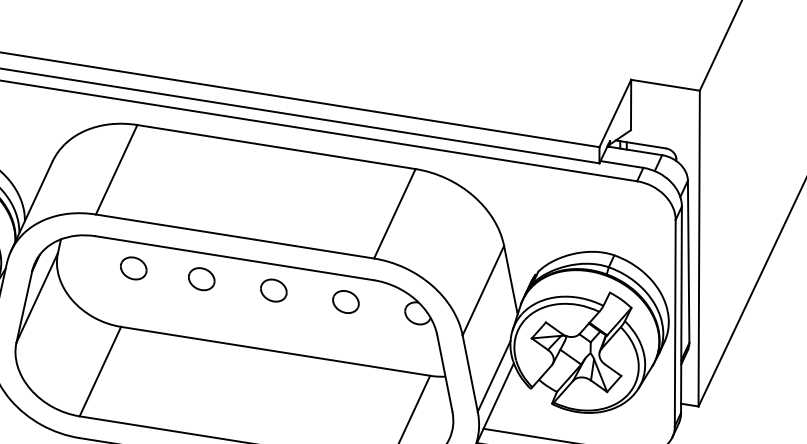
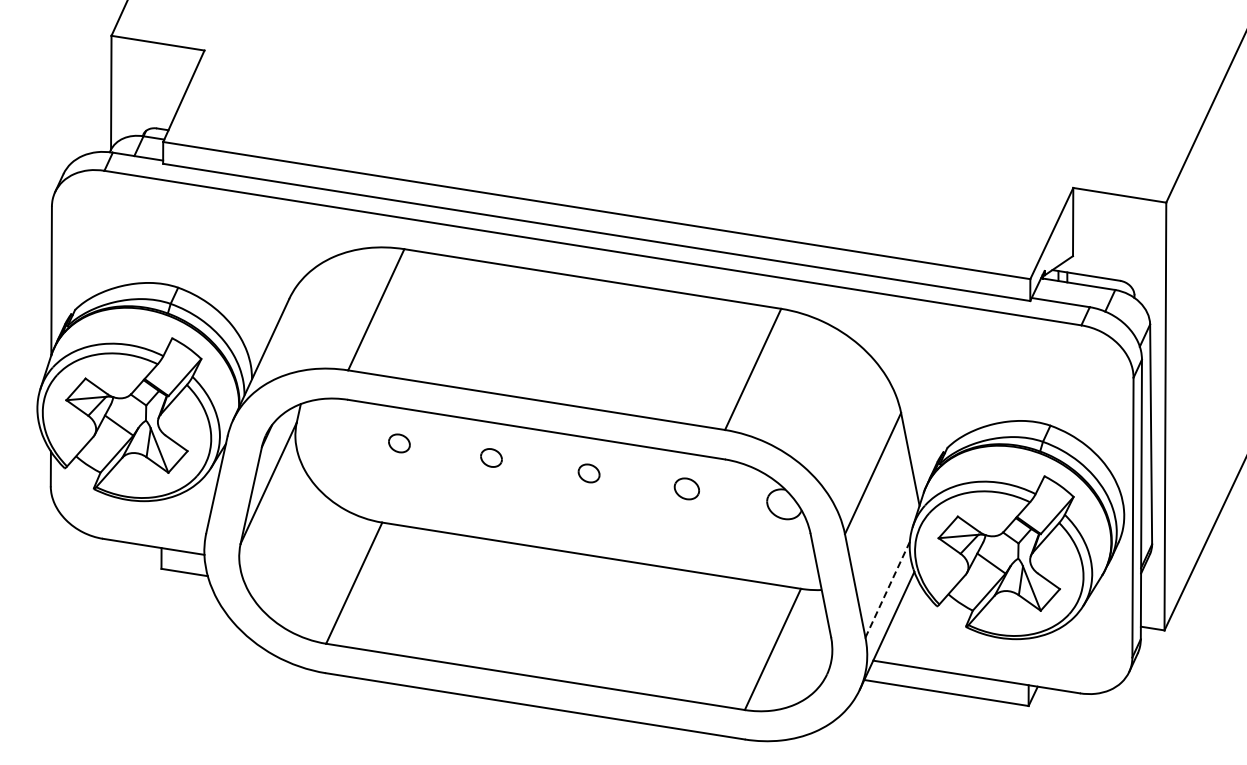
part: (133, 268) -> (399, 443), size x0.6
part: (201, 278) -> (491, 457), size x0.6
part: (273, 290) -> (588, 473), size x0.6
part: (345, 301) -> (686, 488), size x0.7
line: (494, 376) -> (887, 589), solid -> dashed

